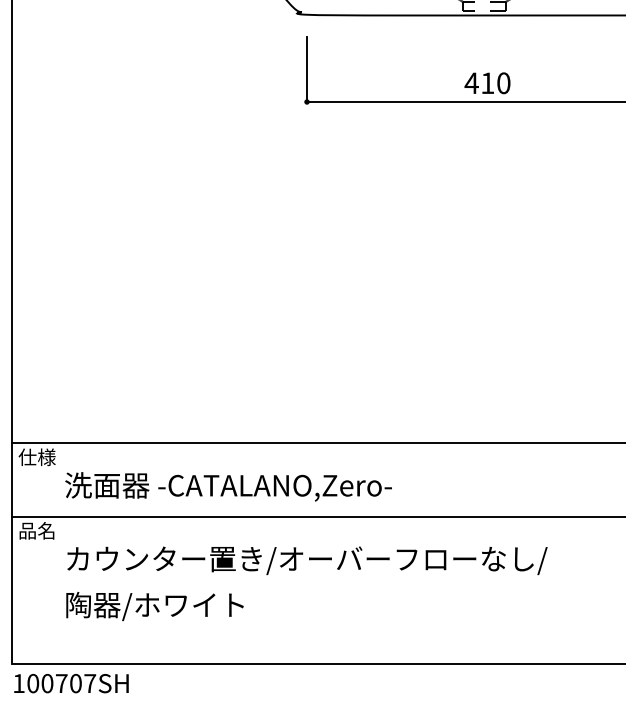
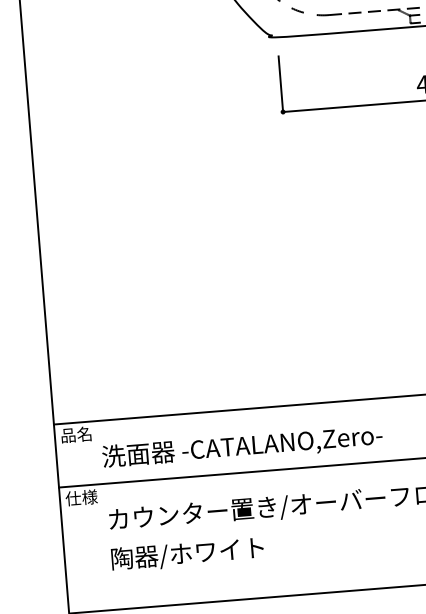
text: (36, 457) -> (75, 435), 仕様 -> 品名
text: (36, 530) -> (80, 497), 品名 -> 仕様

